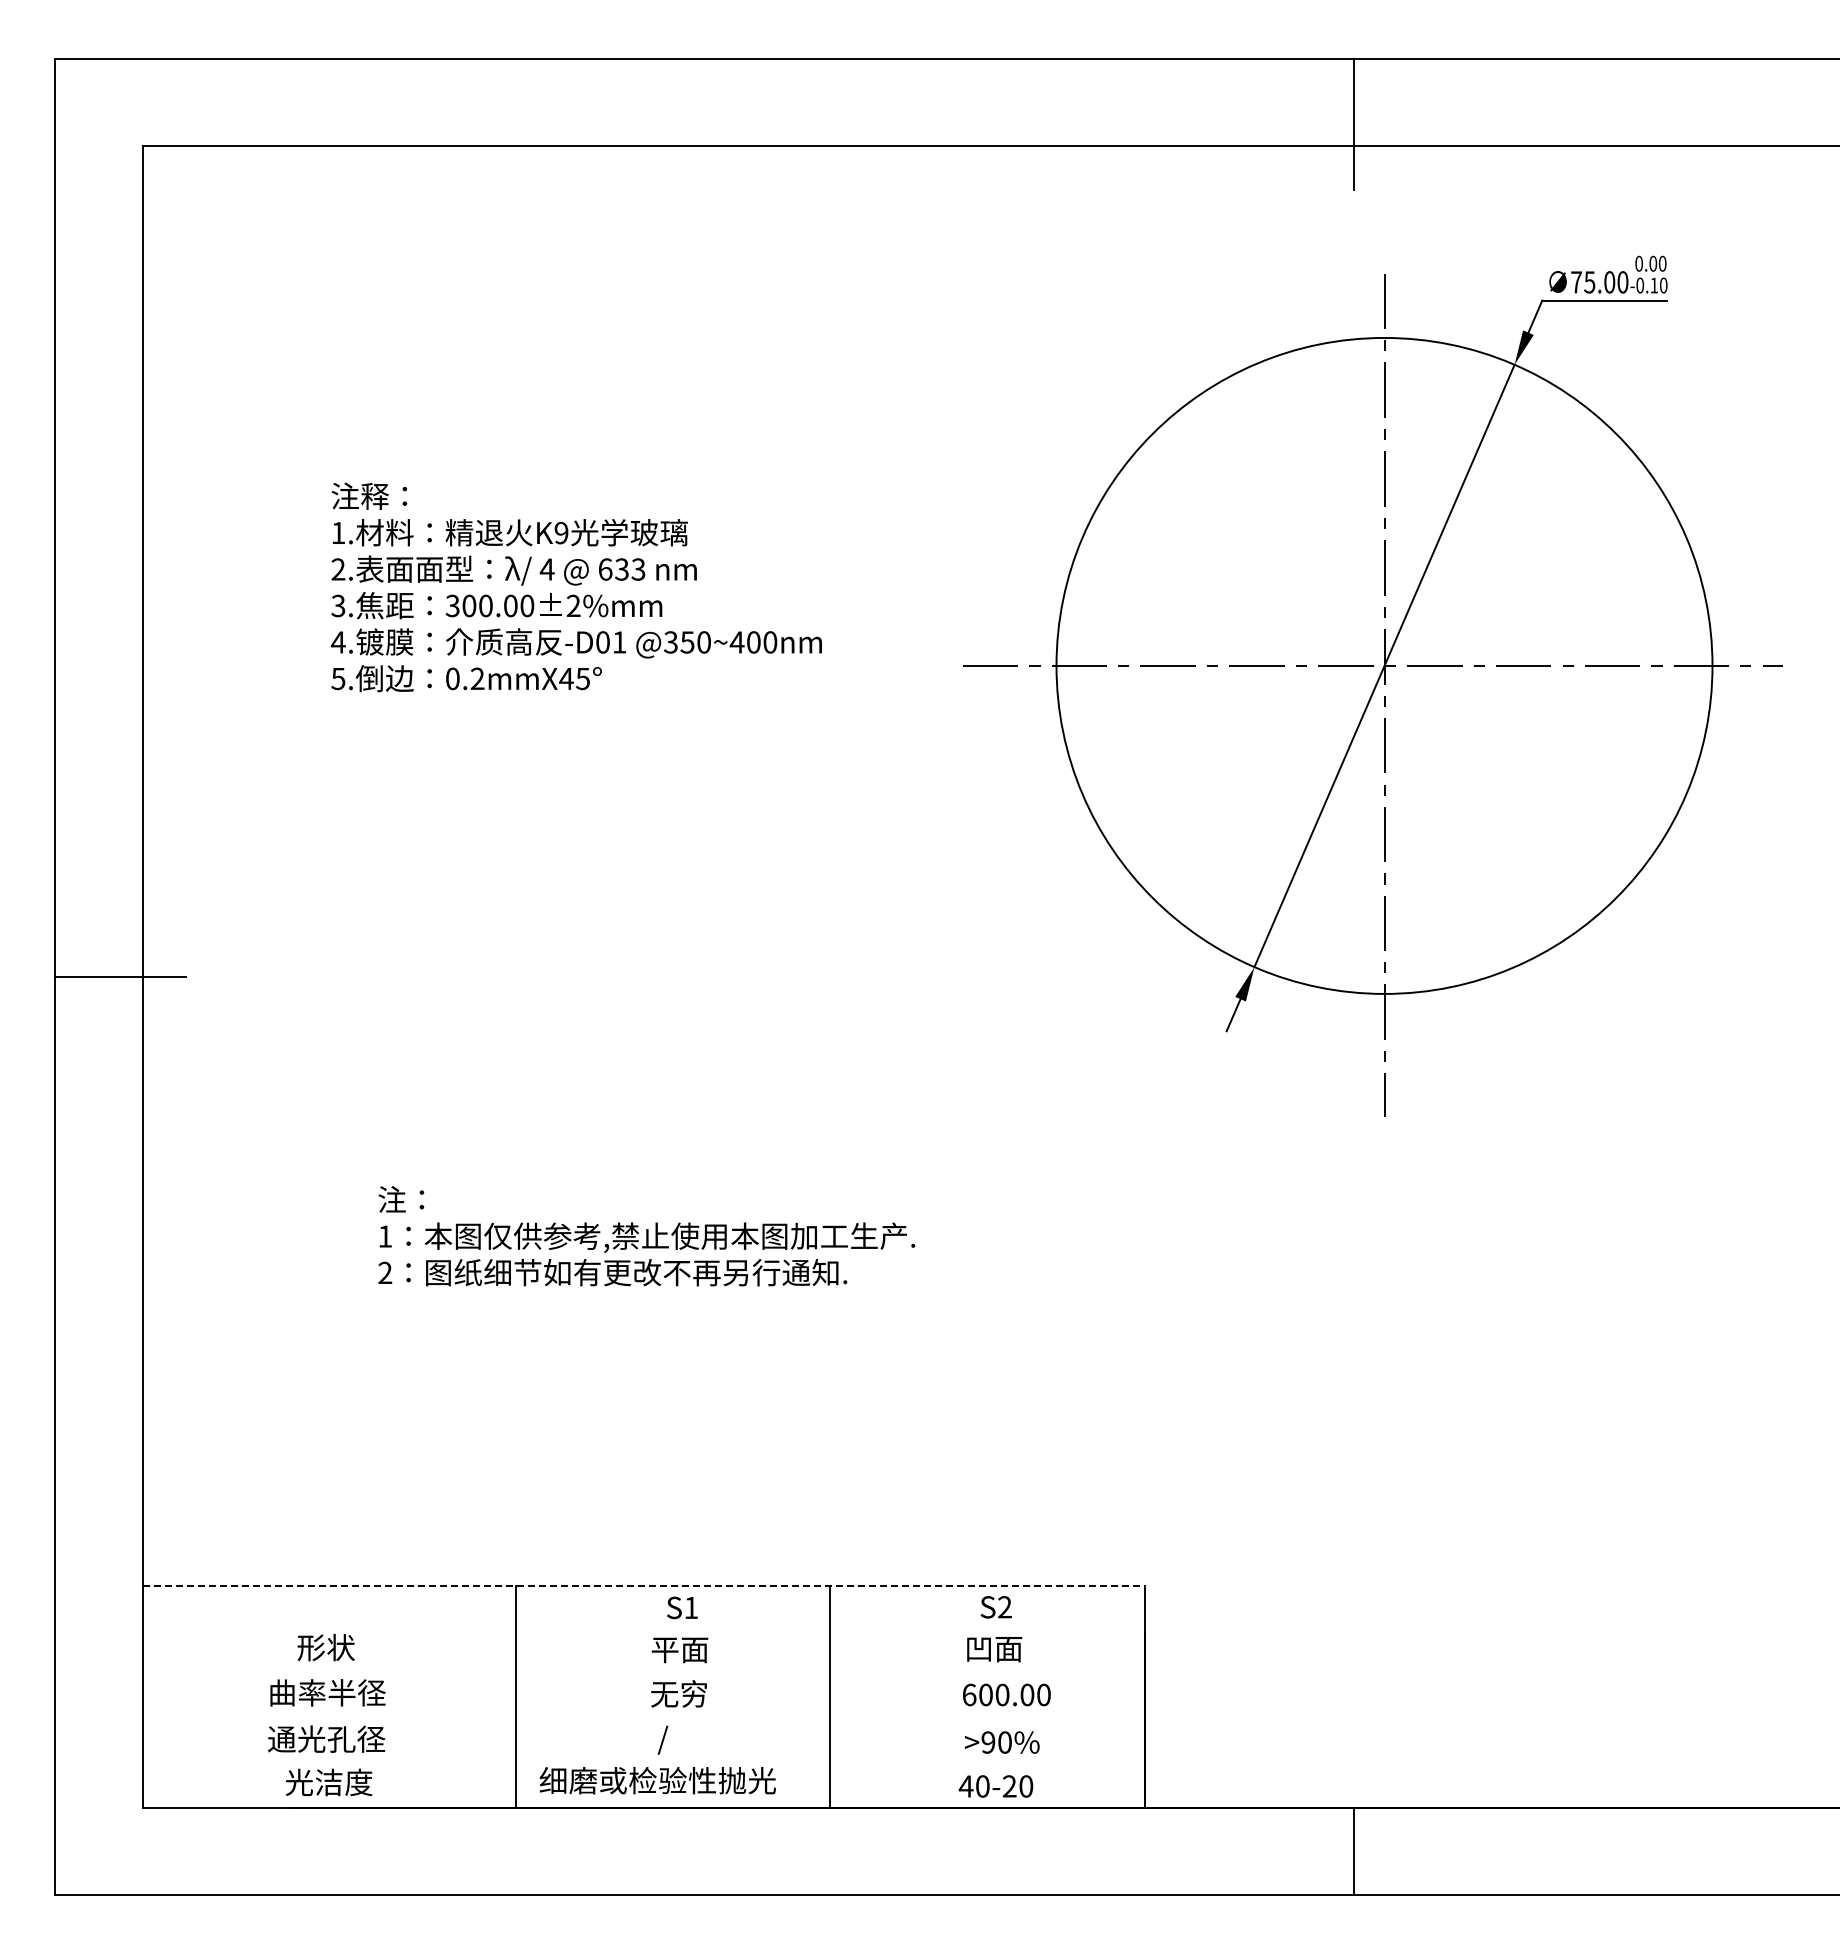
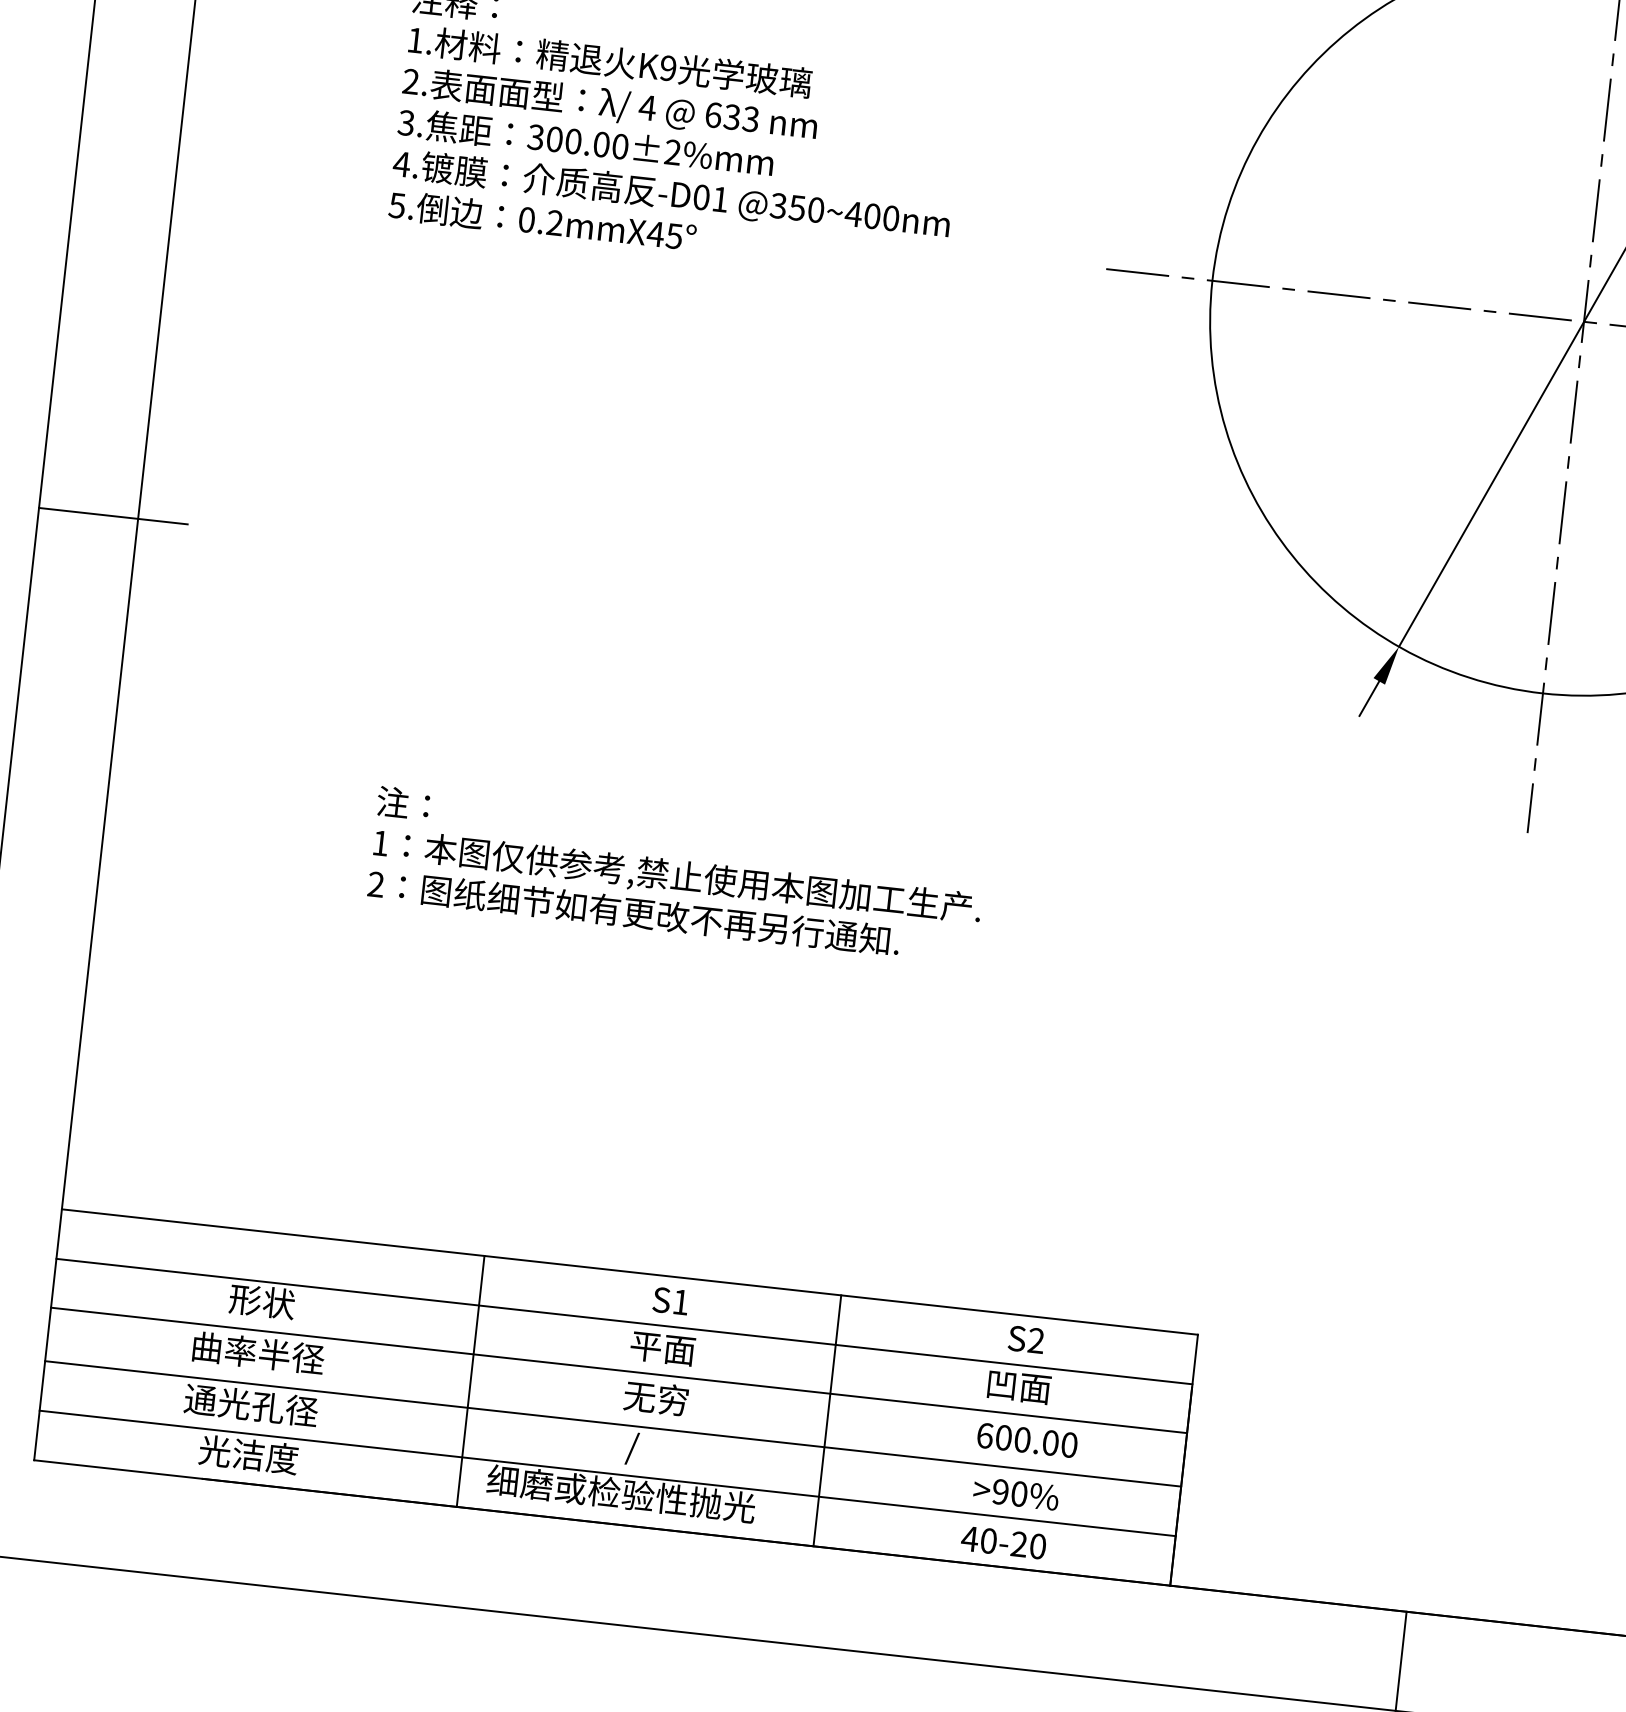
line: (644, 1586) -> (630, 1272), dashed -> solid
line: (643, 1630) -> (623, 1321), added
line: (643, 1673) -> (618, 1370), added
line: (643, 1720) -> (612, 1423), added
line: (643, 1764) -> (607, 1473), added

